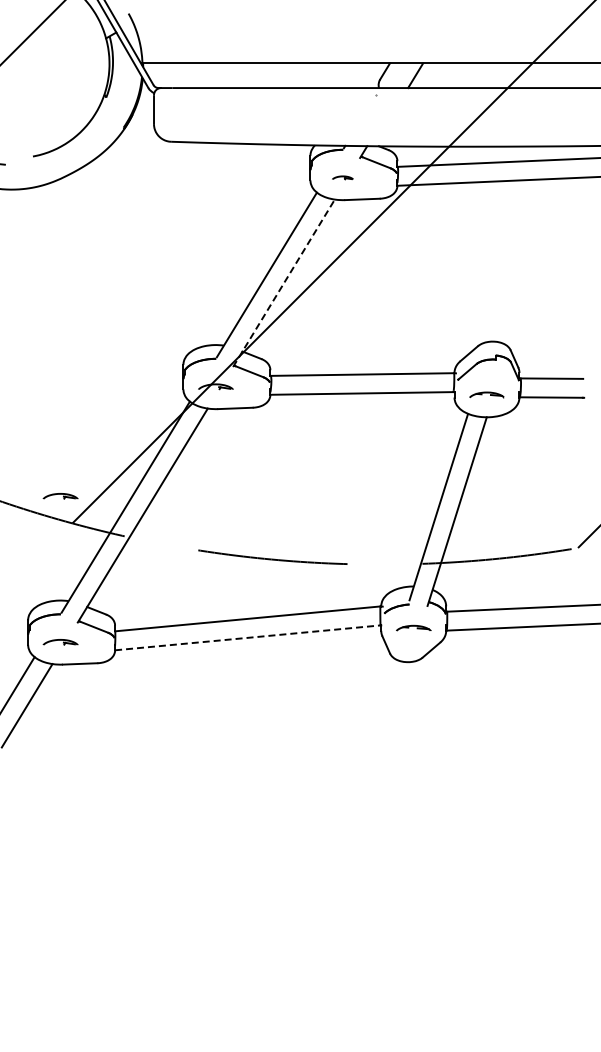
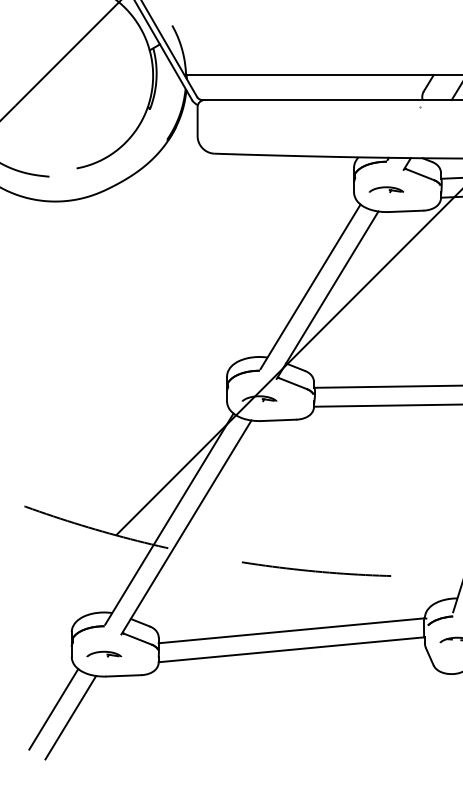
part: (342, 177) -> (386, 189), size x1.67
line: (283, 283) -> (327, 295), dashed -> solid
part: (60, 496) -> (104, 508), removed
line: (248, 637) -> (292, 649), dashed -> solid

